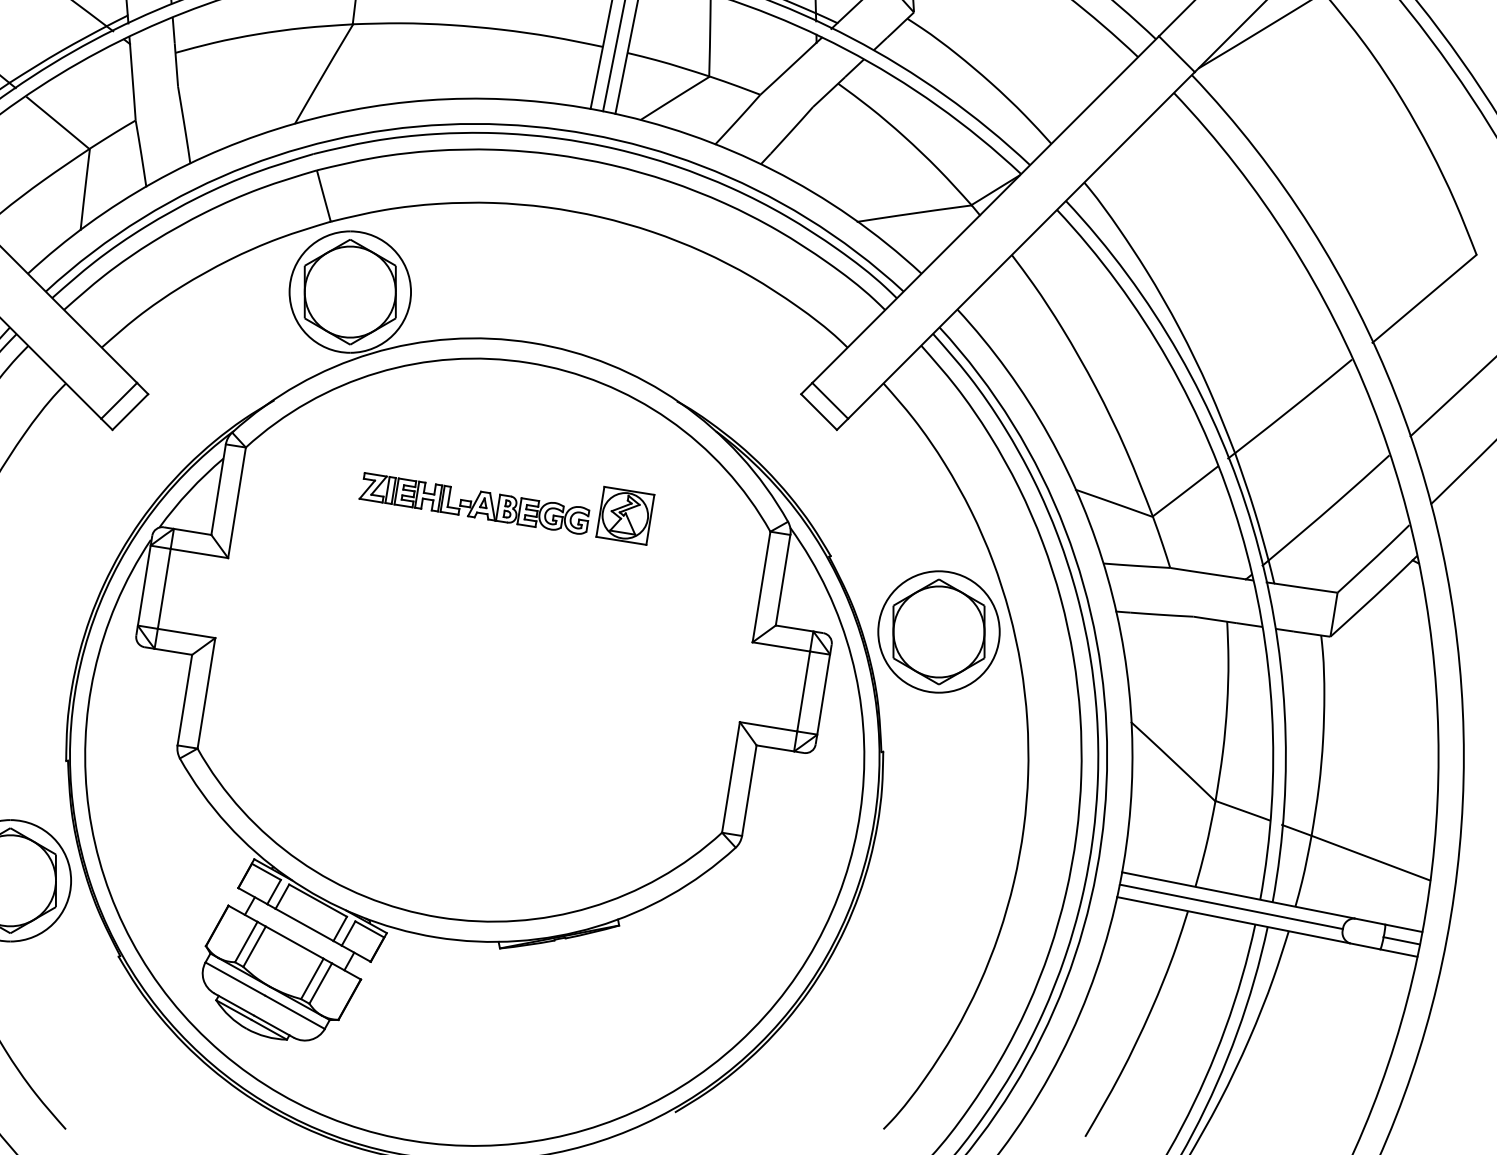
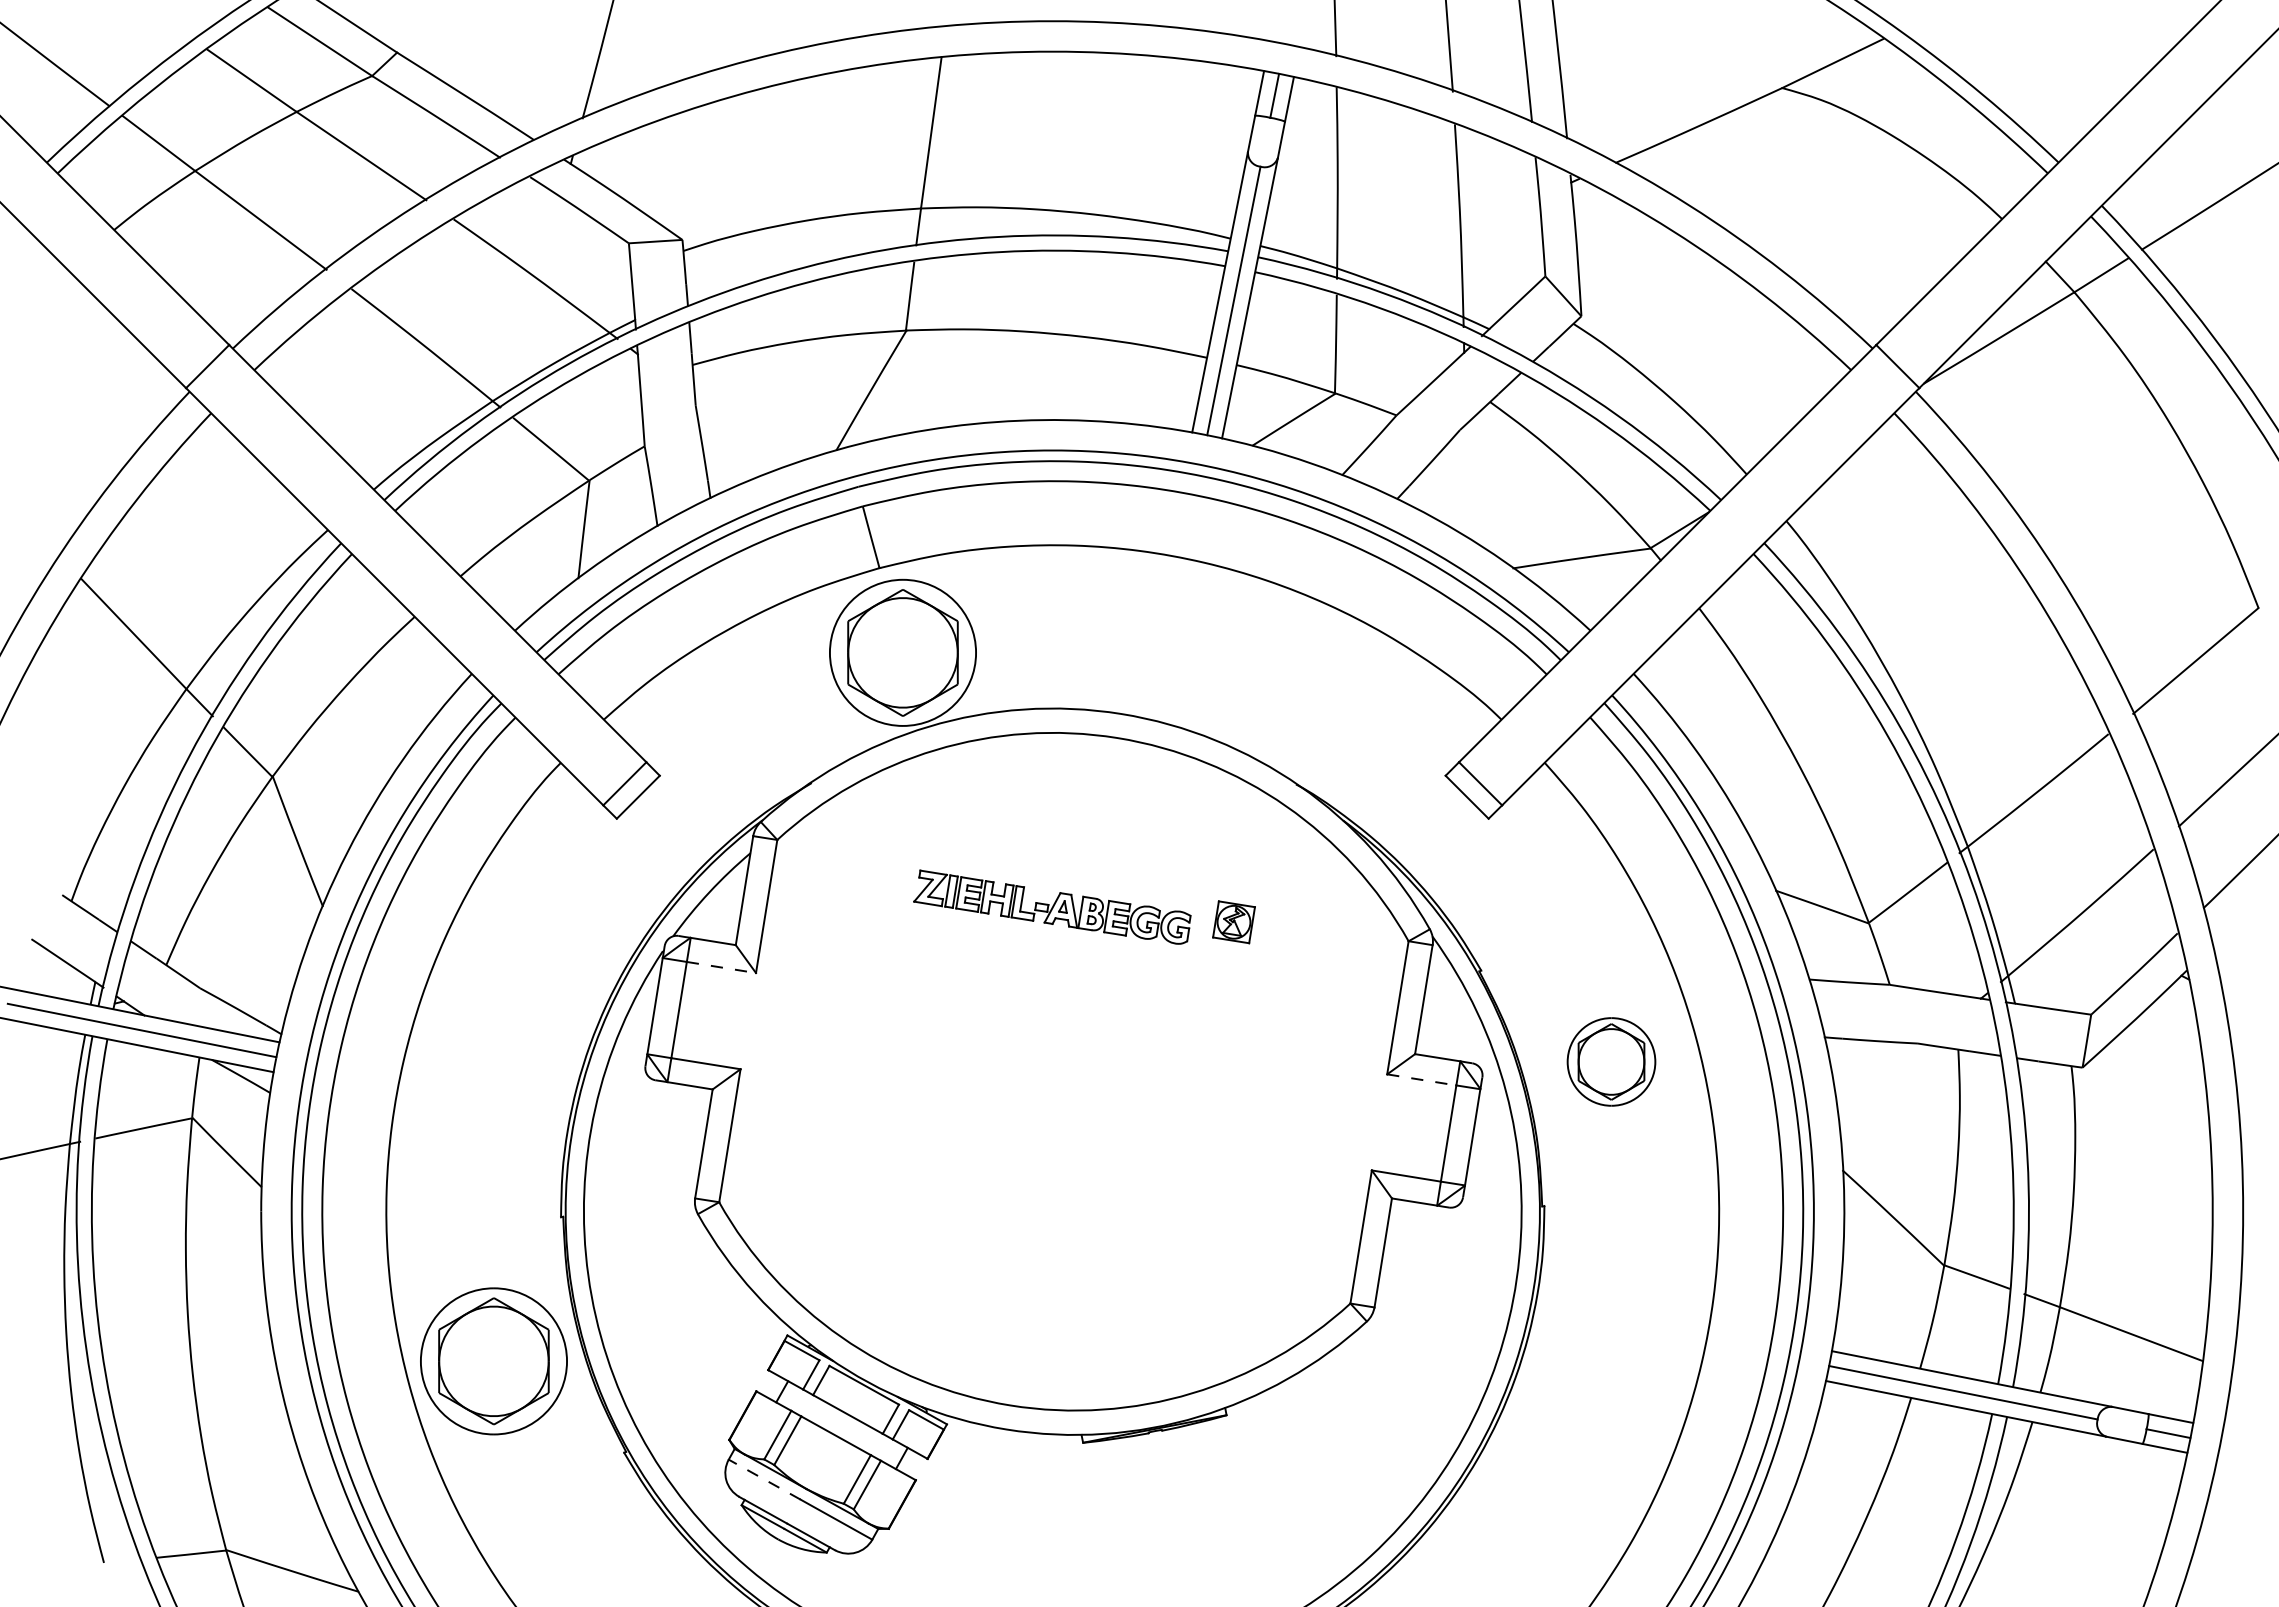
part: (624, 516) -> (1233, 922), size x0.6
line: (199, 553) -> (721, 967), solid -> dashed
part: (939, 631) -> (1611, 1061), size x0.6
line: (781, 646) -> (1422, 1079), solid -> dashed
line: (235, 978) -> (764, 1479), solid -> dashed

